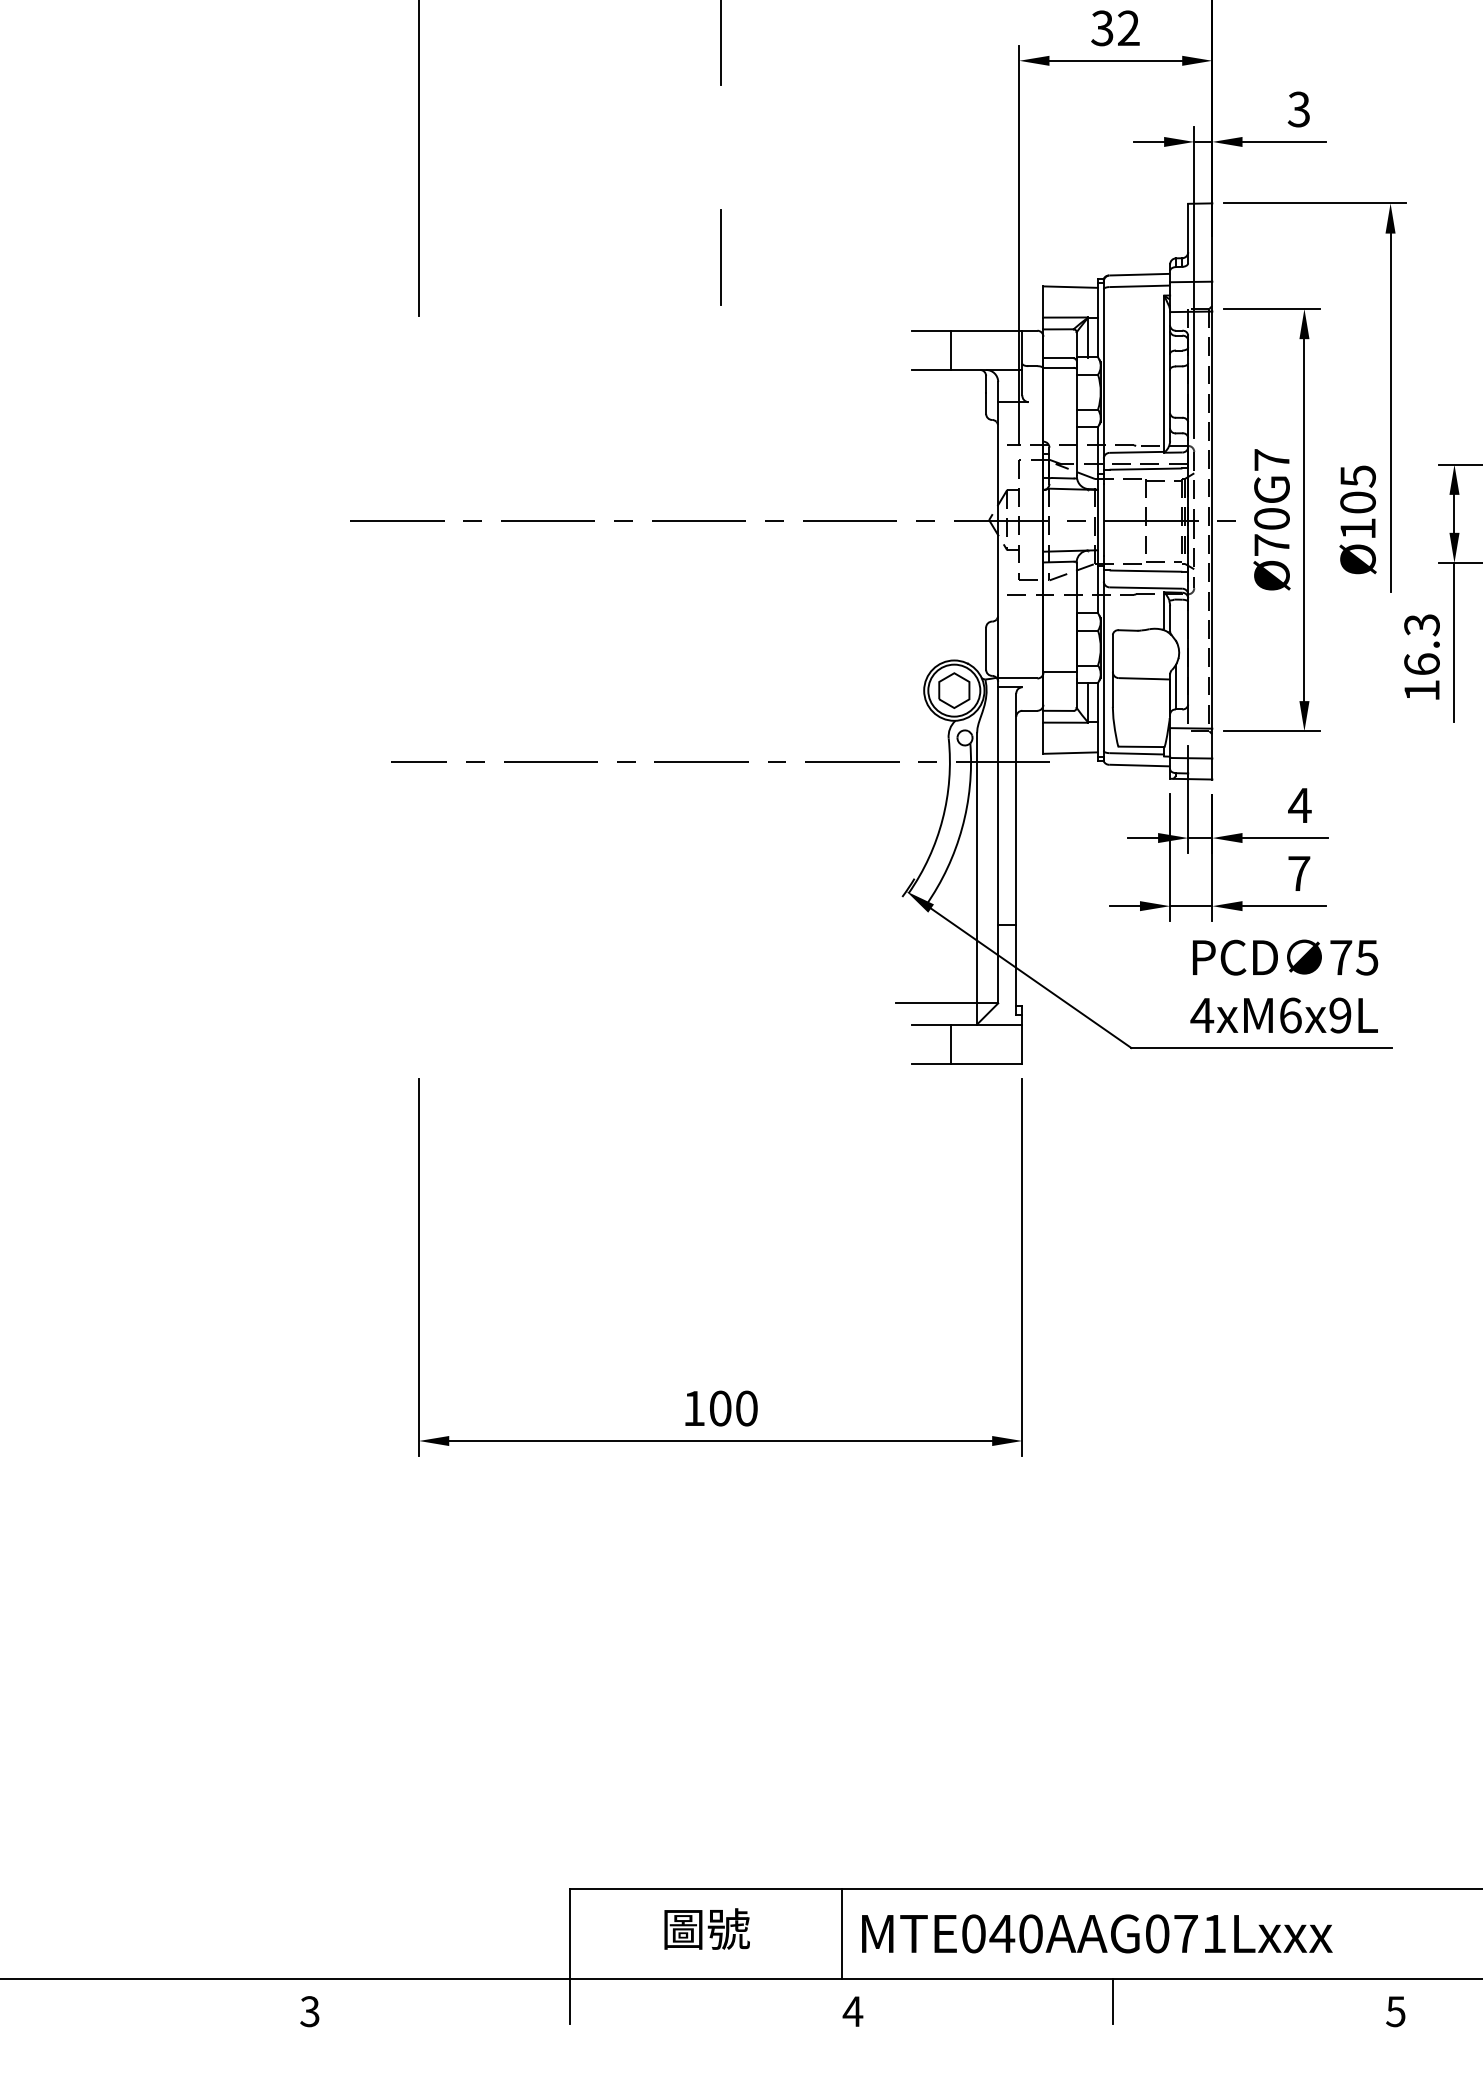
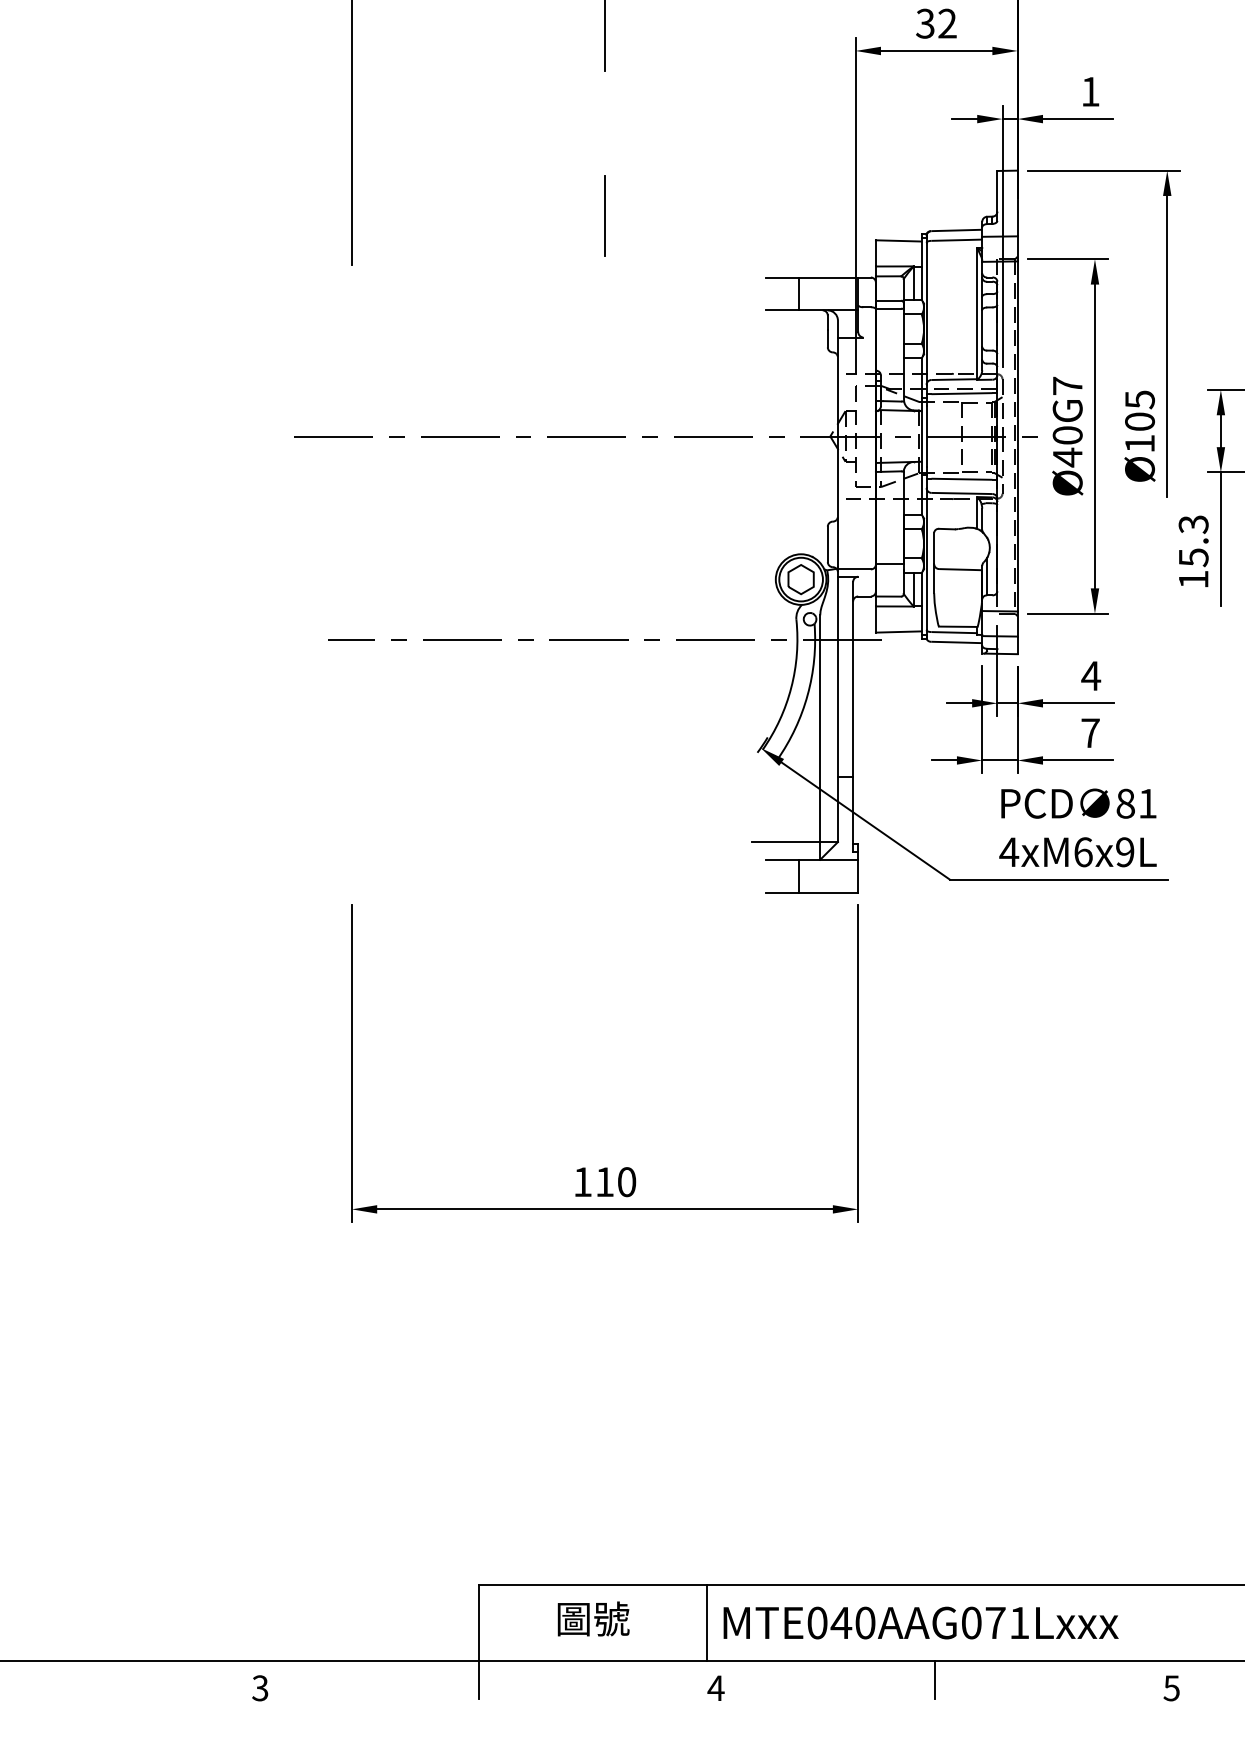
text: (1298, 109) -> (1089, 91), 3 -> 1
text: (1271, 545) -> (1067, 457), Ø70G7 -> Ø40G7
text: (1421, 664) -> (1193, 557), 16.3 -> 15.3
text: (1354, 957) -> (1136, 803), 75 -> 81
text: (720, 1408) -> (604, 1182), 100 -> 110

